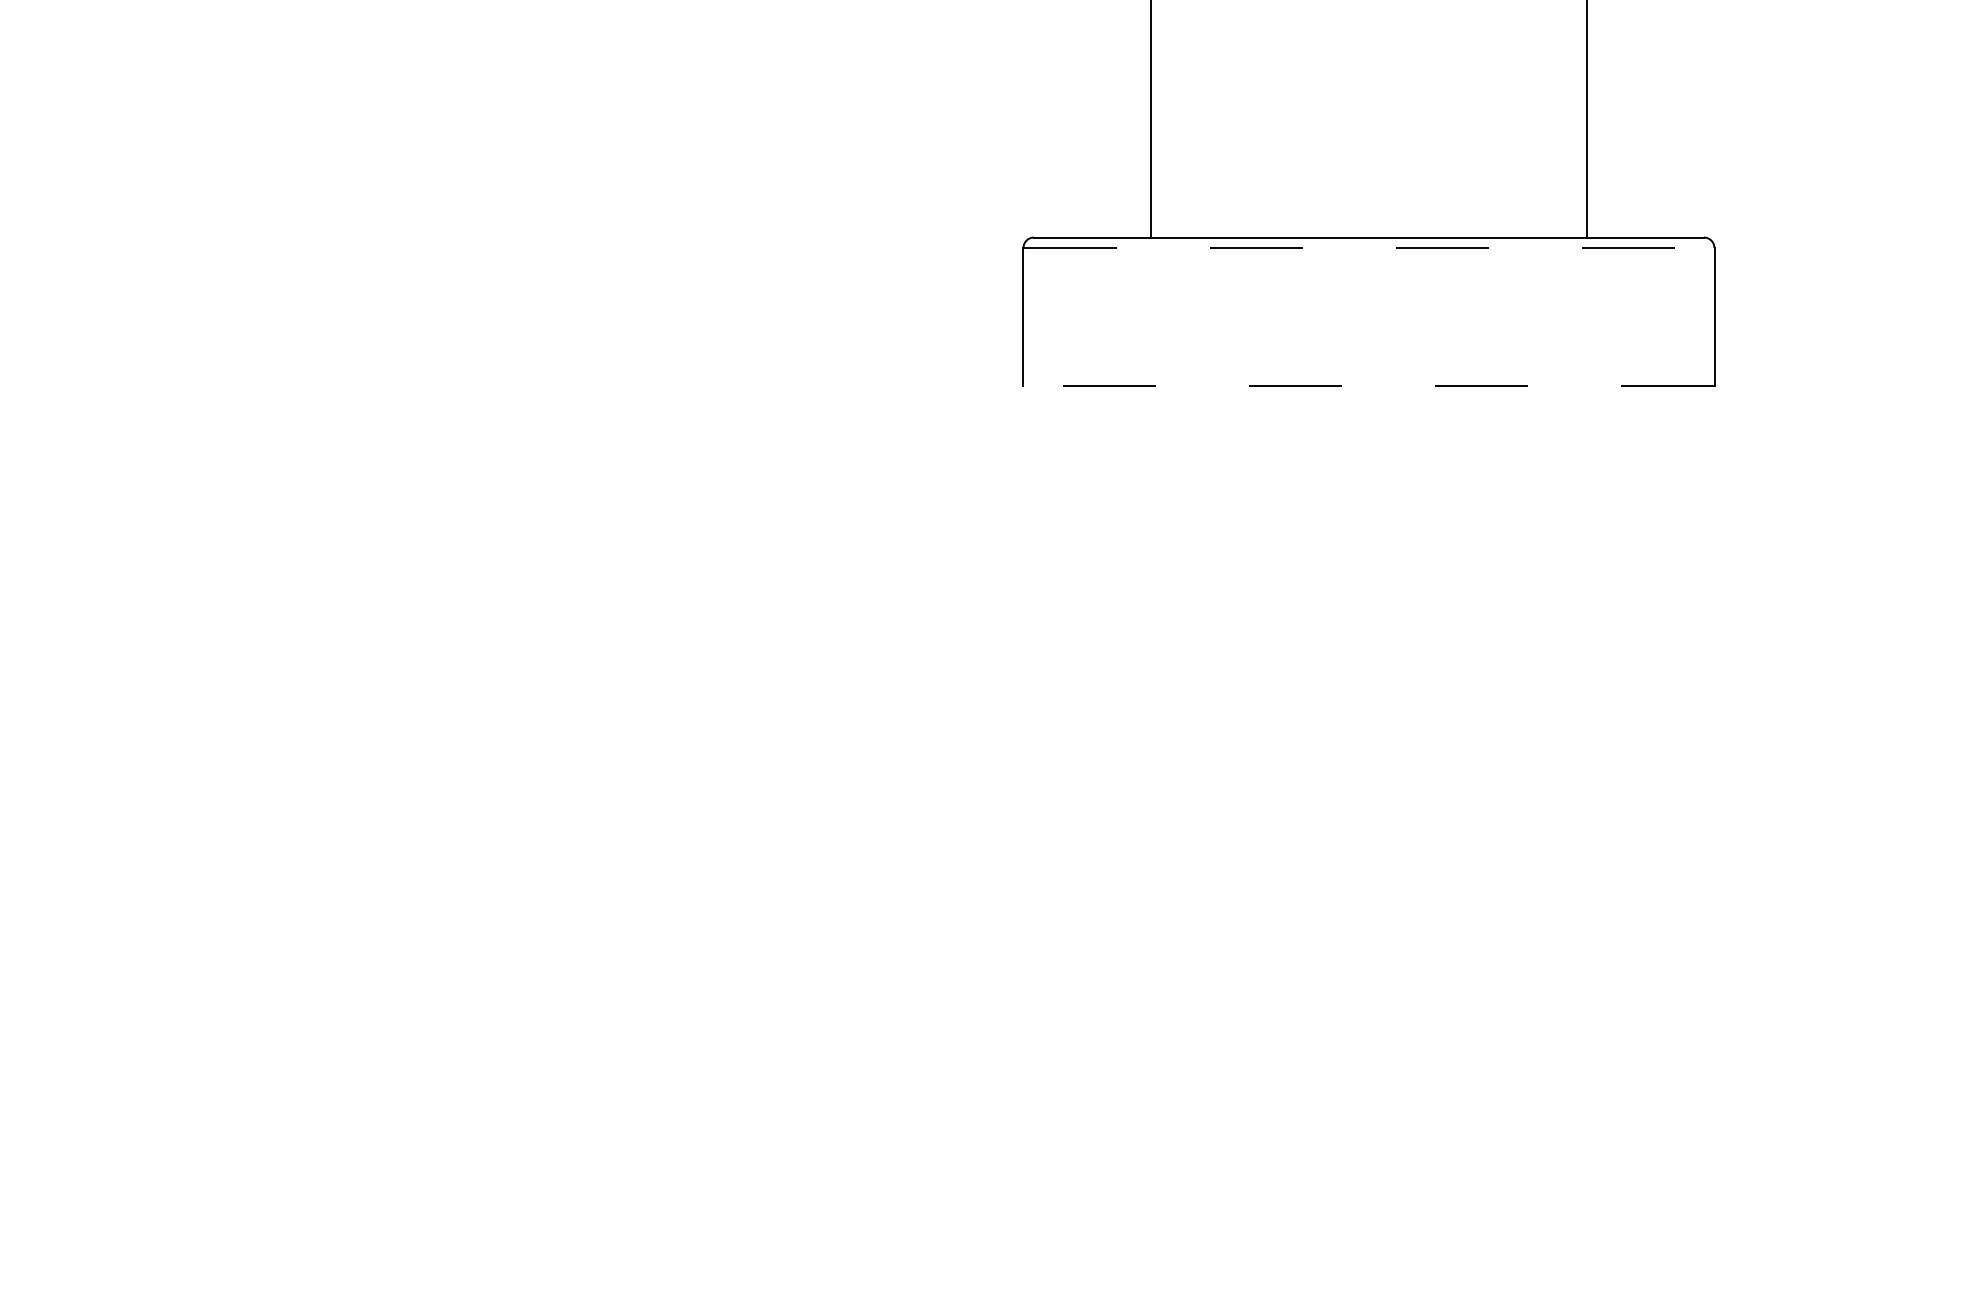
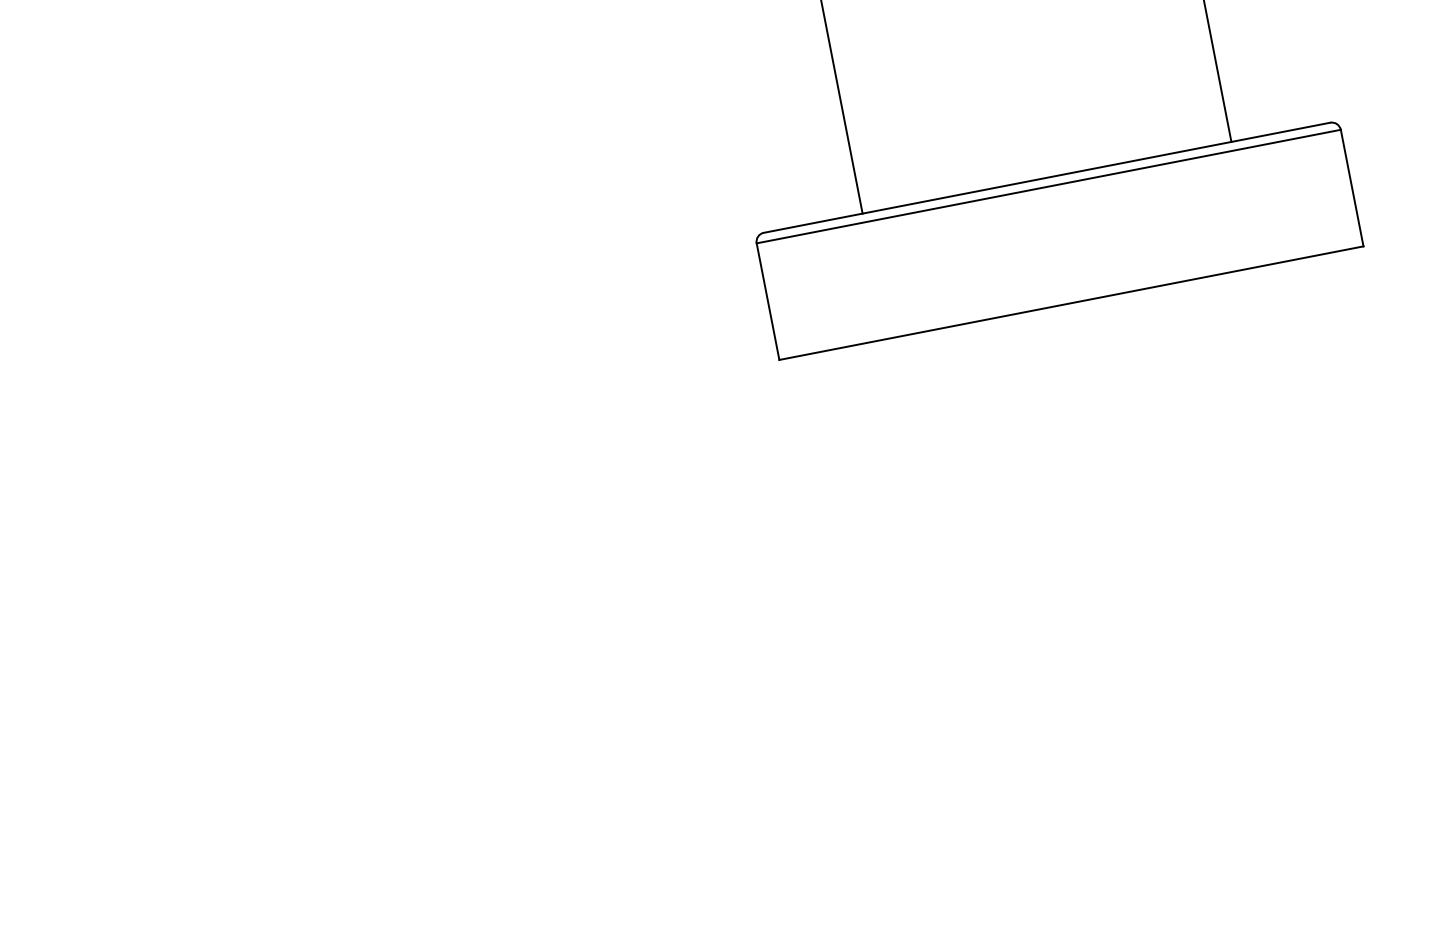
line: (1369, 247) -> (1049, 186), dashed -> solid
line: (1369, 385) -> (1071, 302), dashed -> solid

